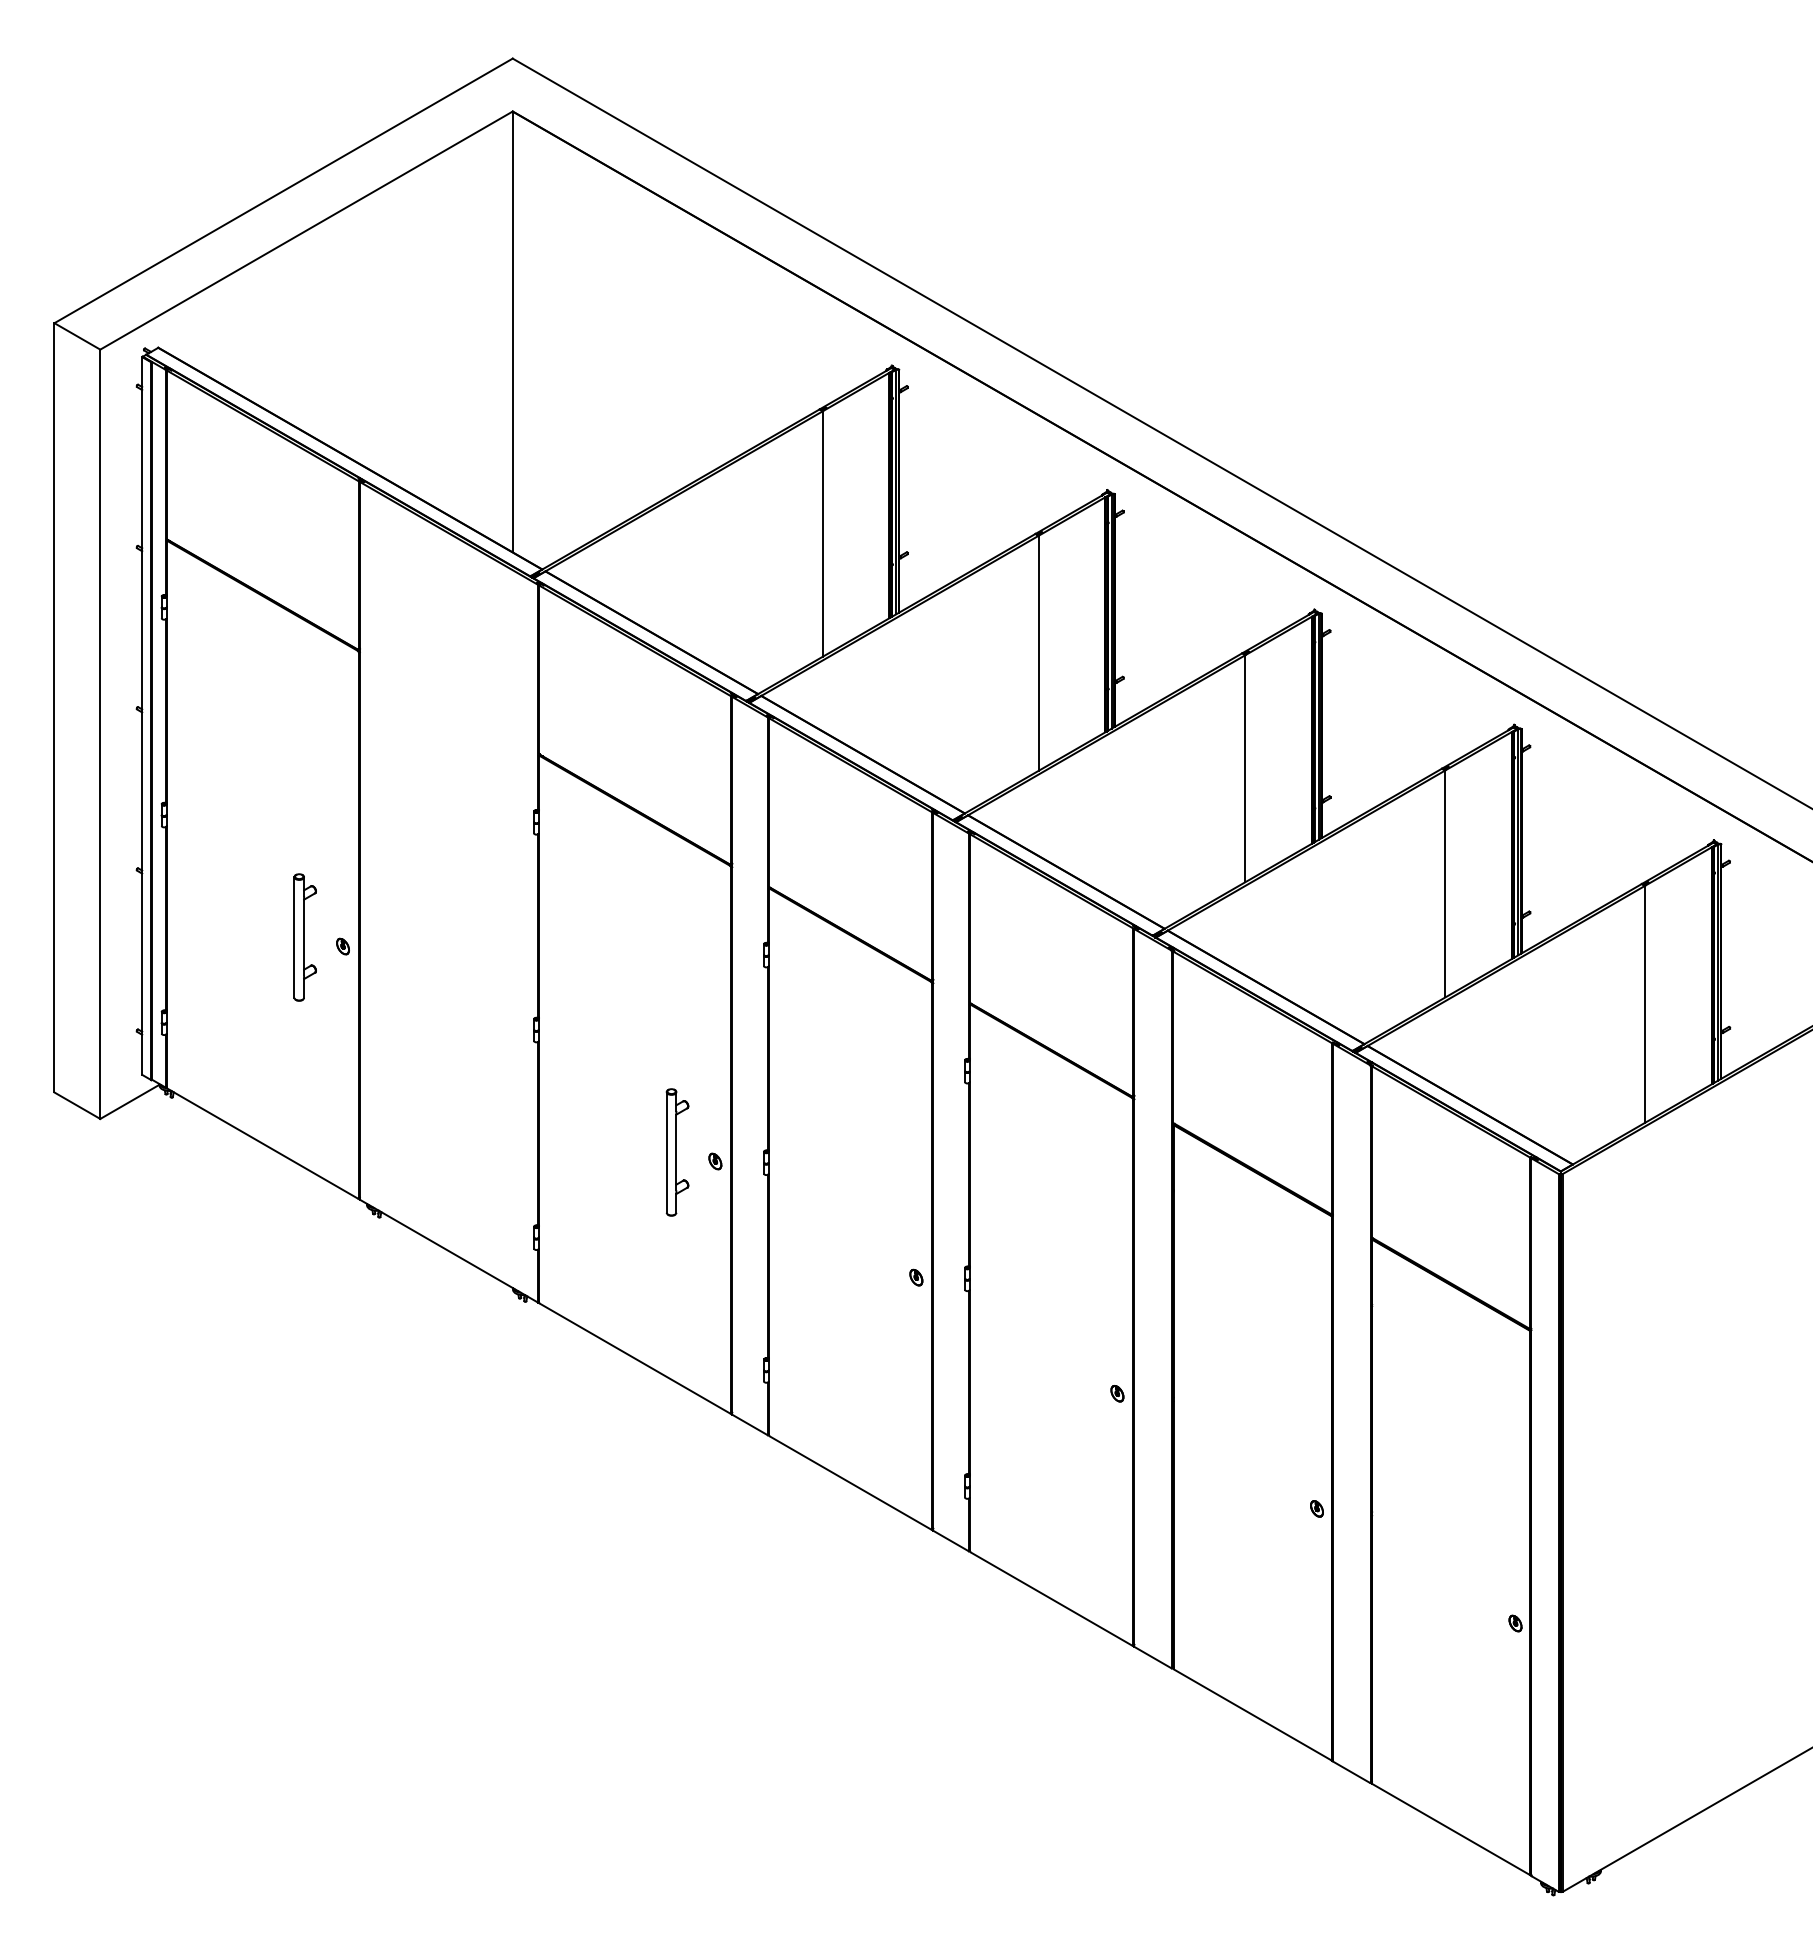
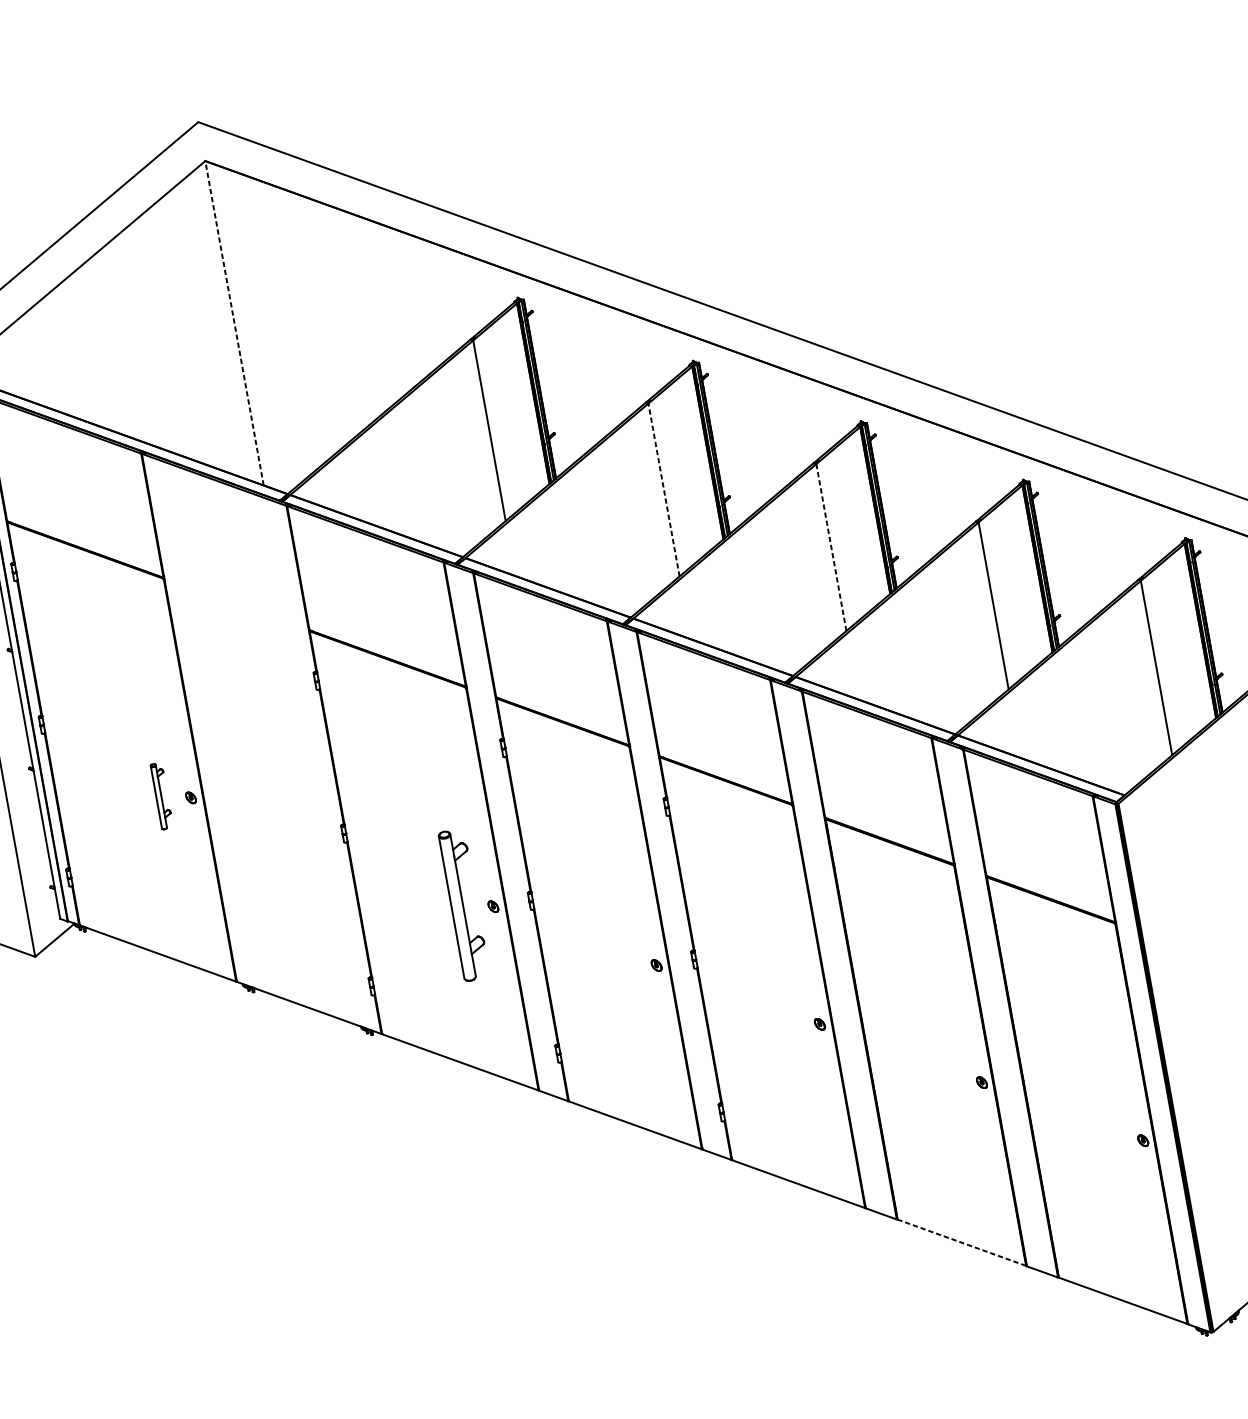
line: (512, 331) -> (234, 322), solid -> dashed
line: (1038, 653) -> (663, 490), solid -> dashed
line: (1245, 768) -> (831, 547), solid -> dashed
part: (304, 937) -> (161, 796), size x0.7
part: (677, 1152) -> (464, 905), size x1.6
line: (1252, 1714) -> (961, 1242), solid -> dashed

